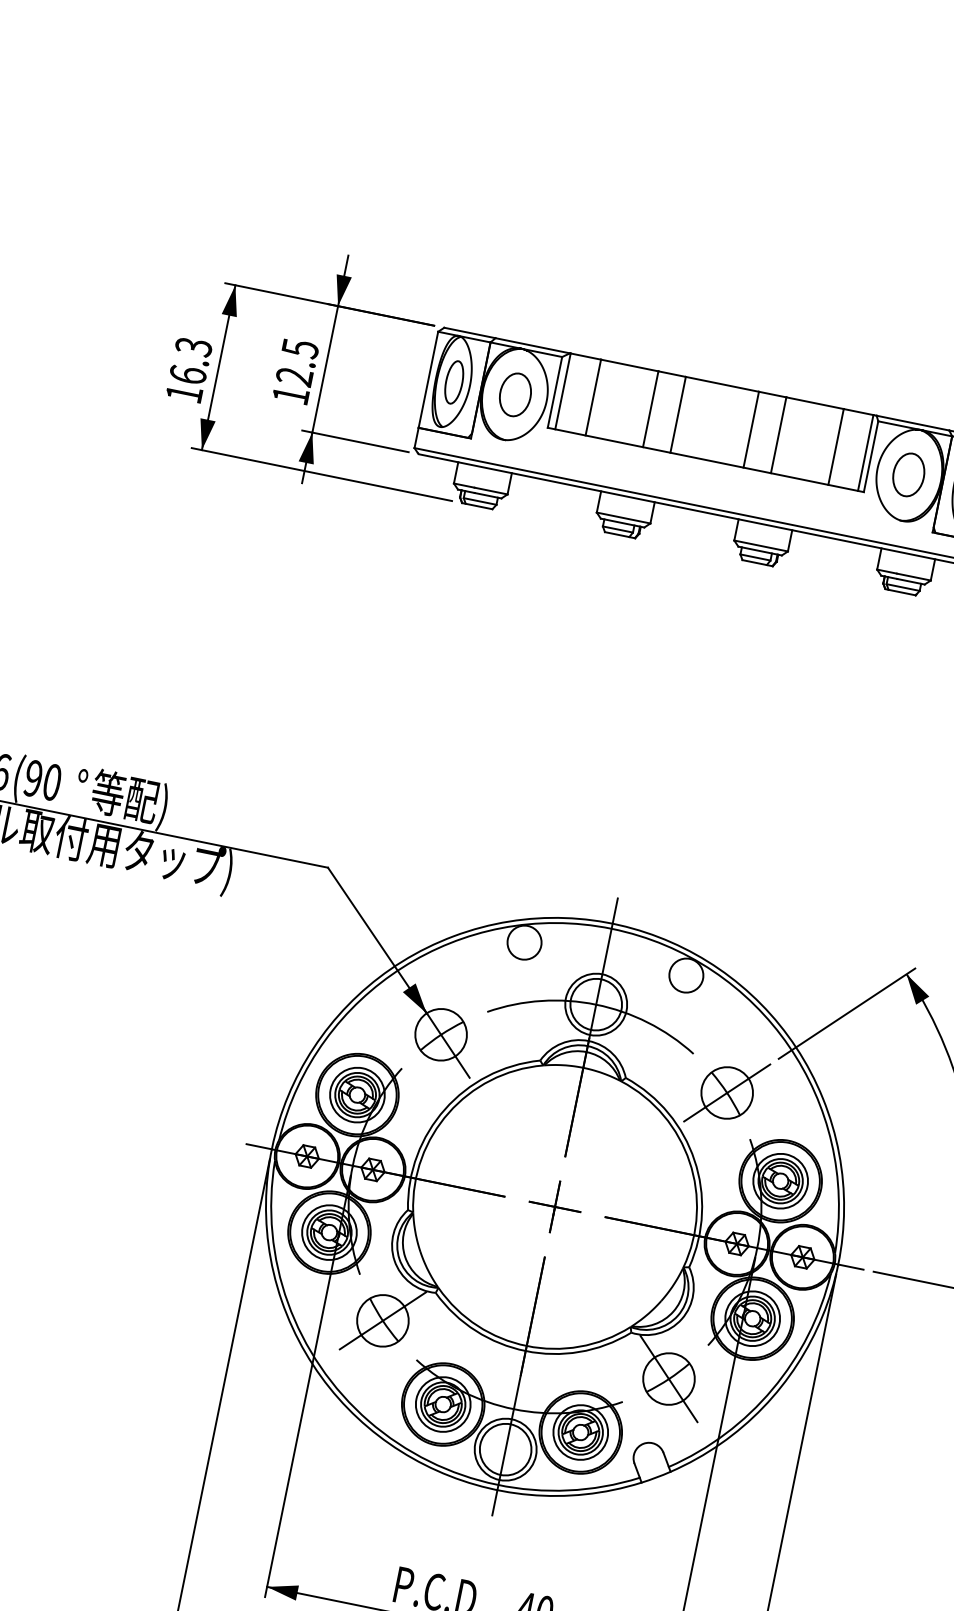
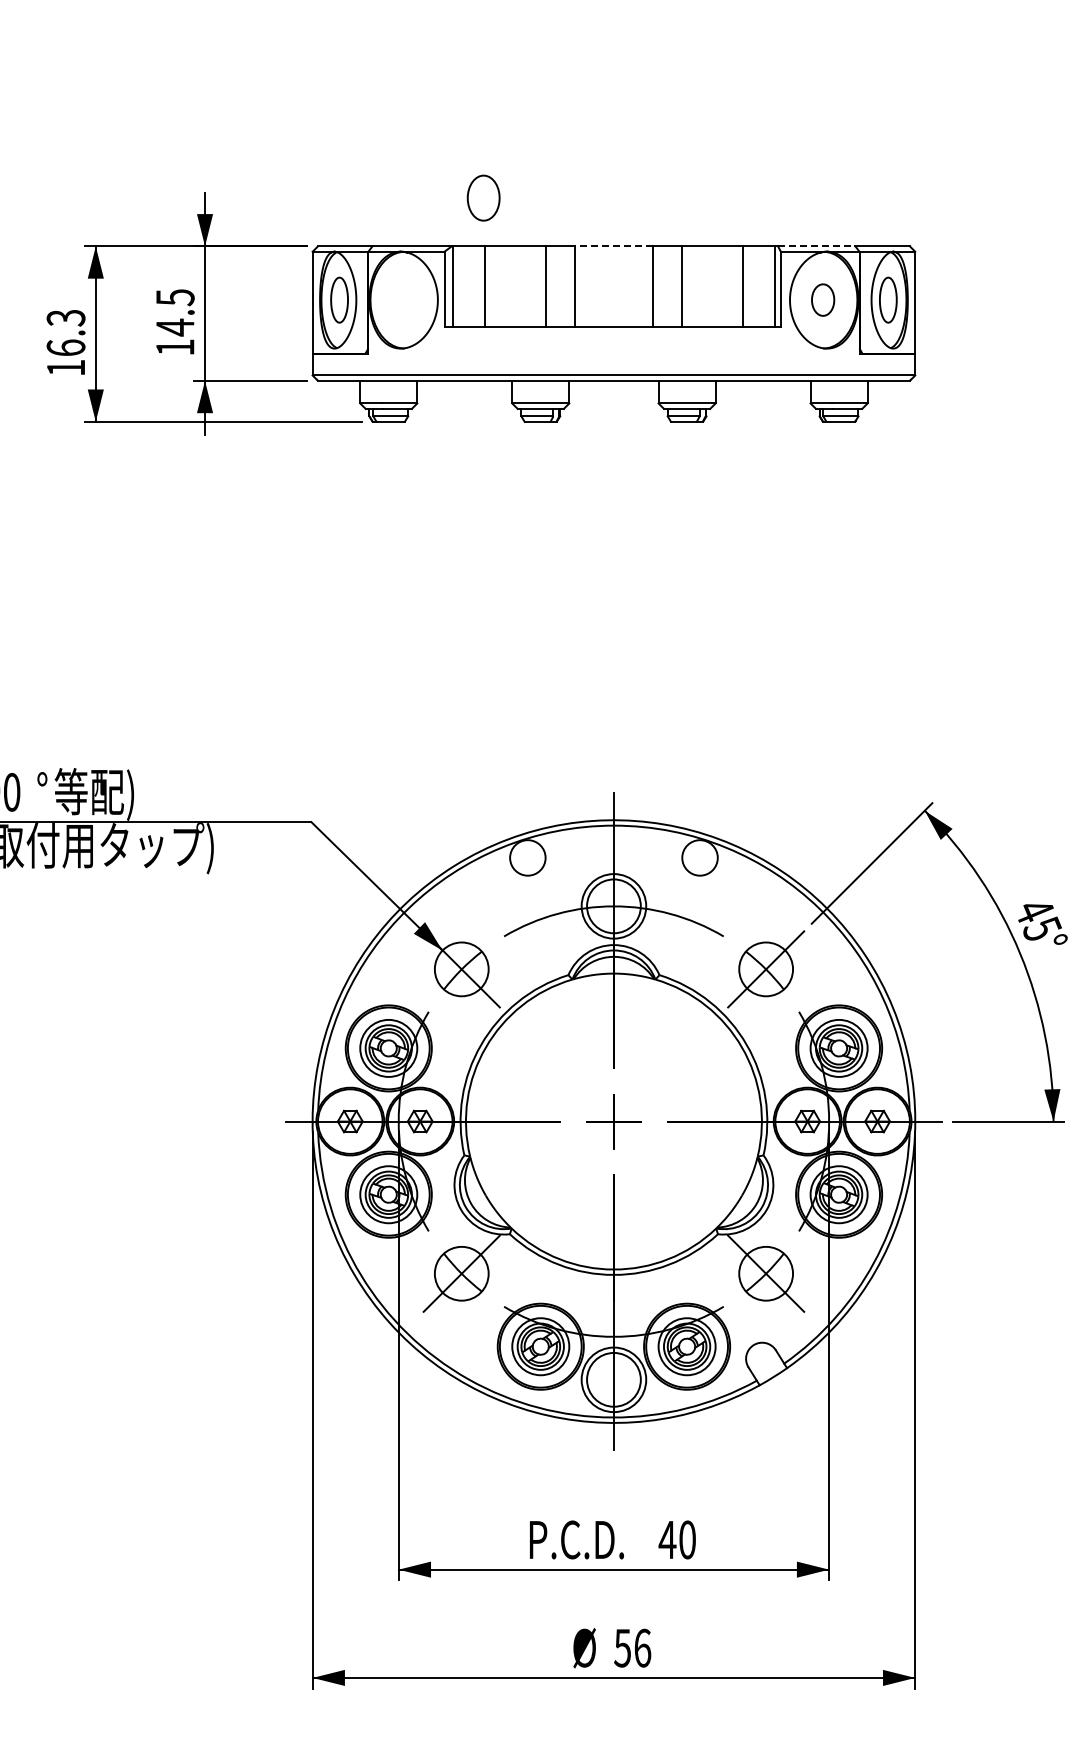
text: (293, 376) -> (174, 327), 12.5 -> 14.5
line: (721, 384) -> (613, 246), solid -> dashed
part: (515, 394) -> (483, 197), moved
line: (912, 423) -> (816, 246), solid -> dashed
part: (908, 474) -> (822, 299), size x0.7

